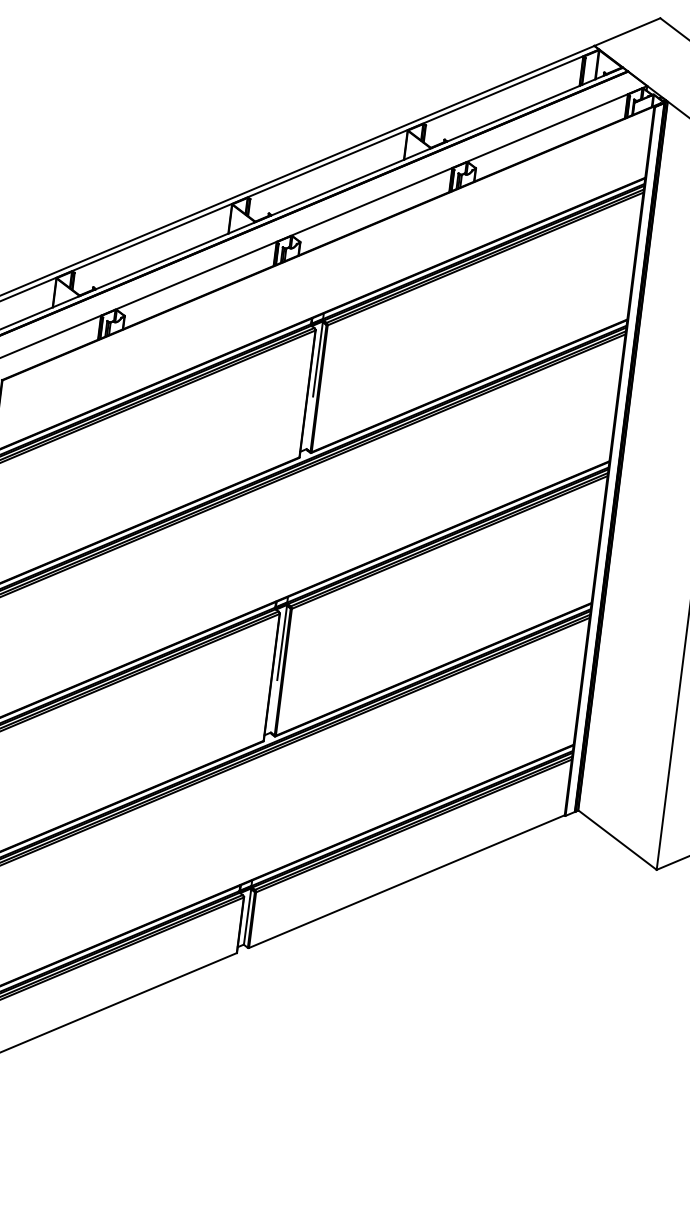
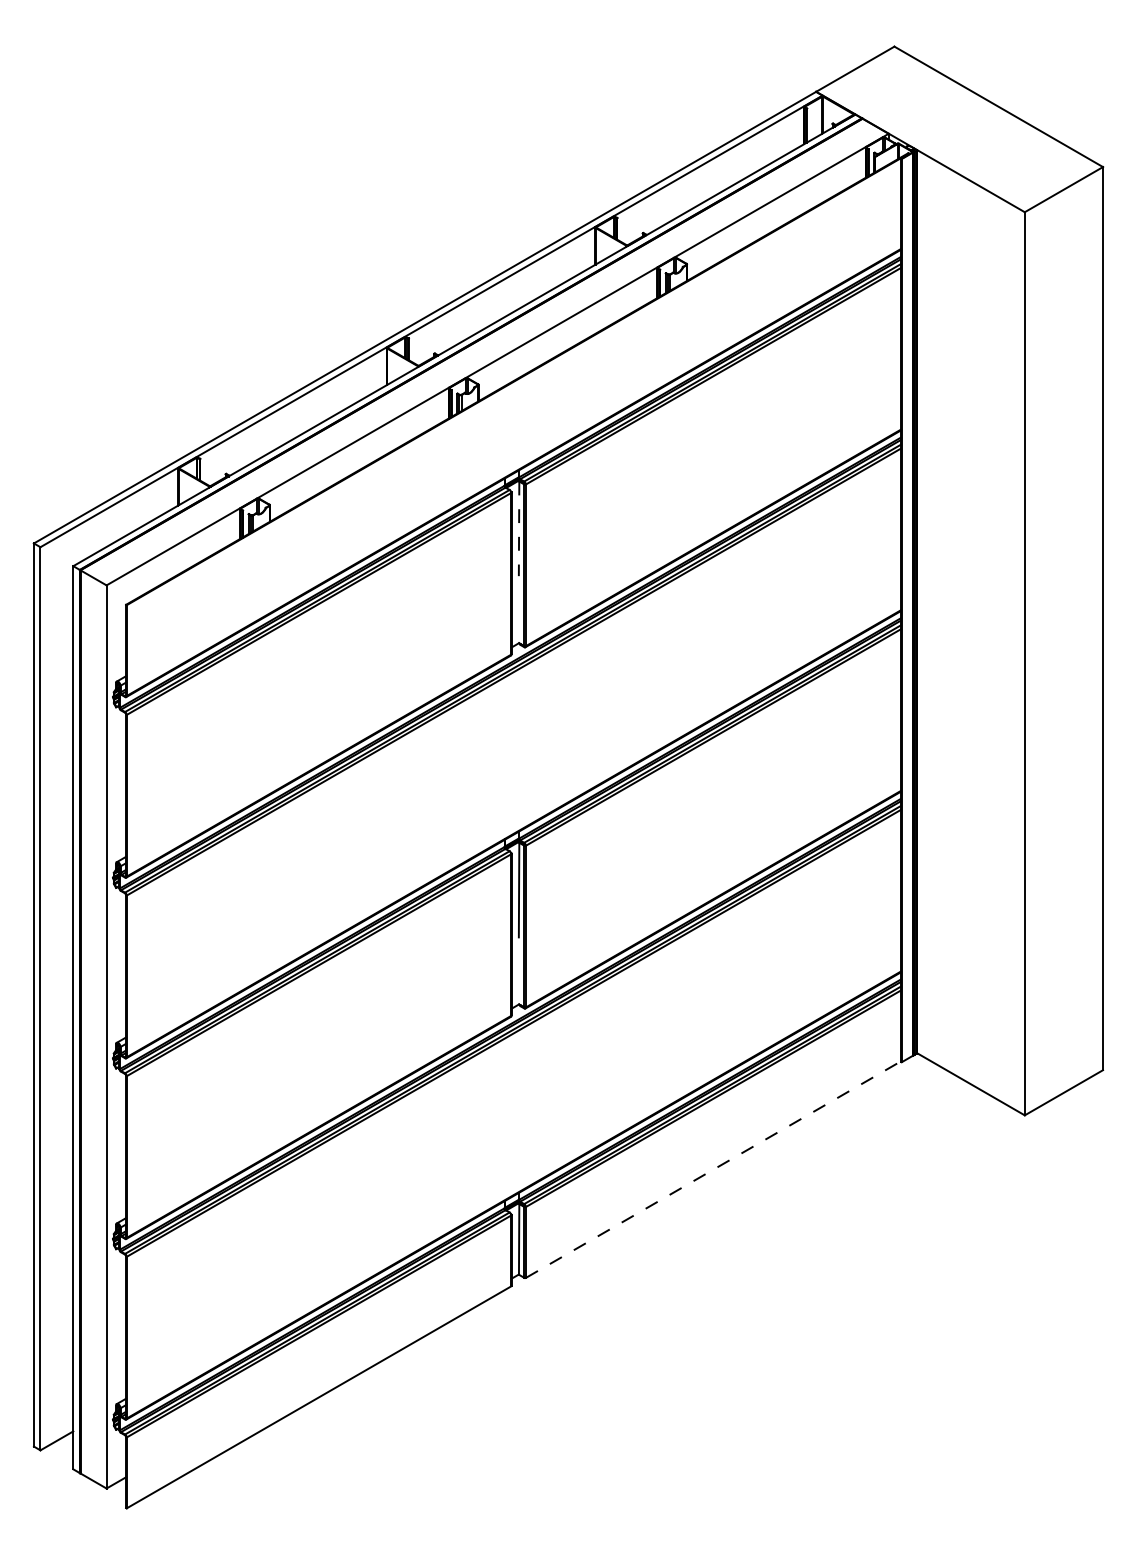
line: (318, 360) -> (519, 529), solid -> dashed
line: (407, 881) -> (713, 1169), solid -> dashed

